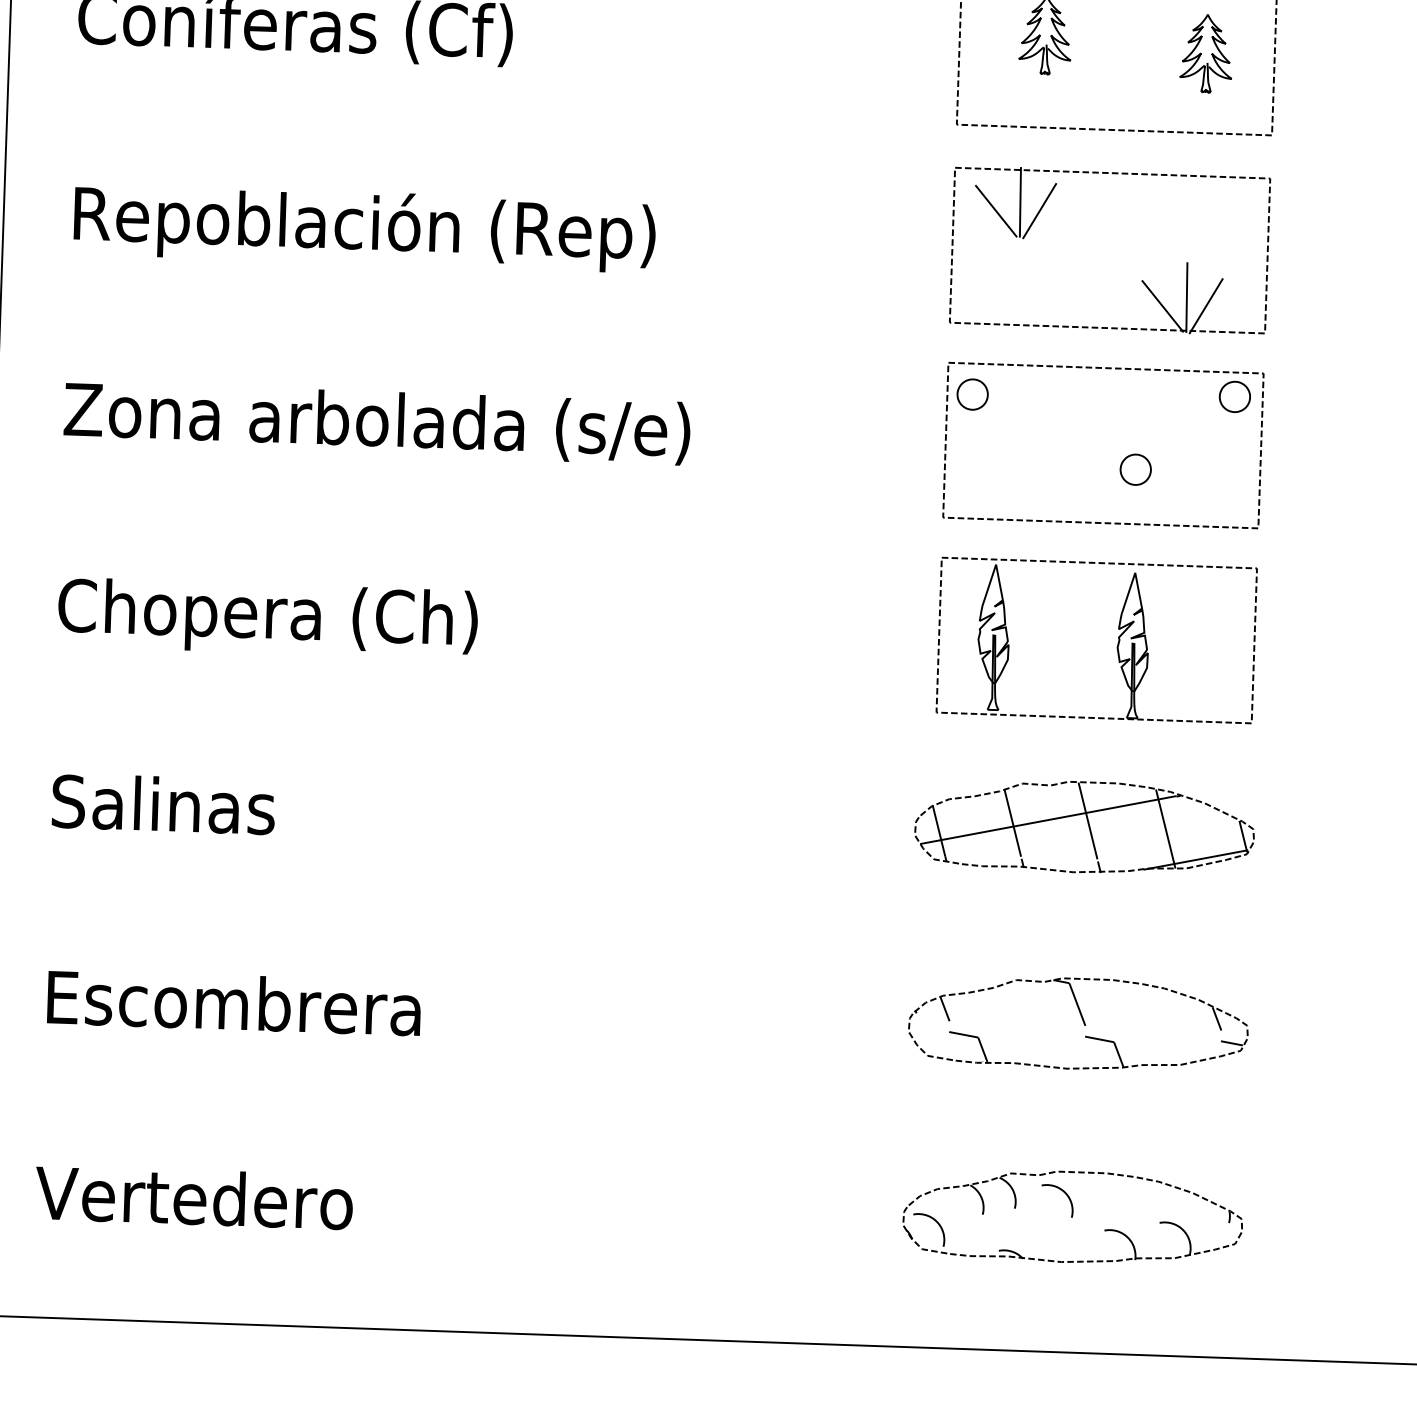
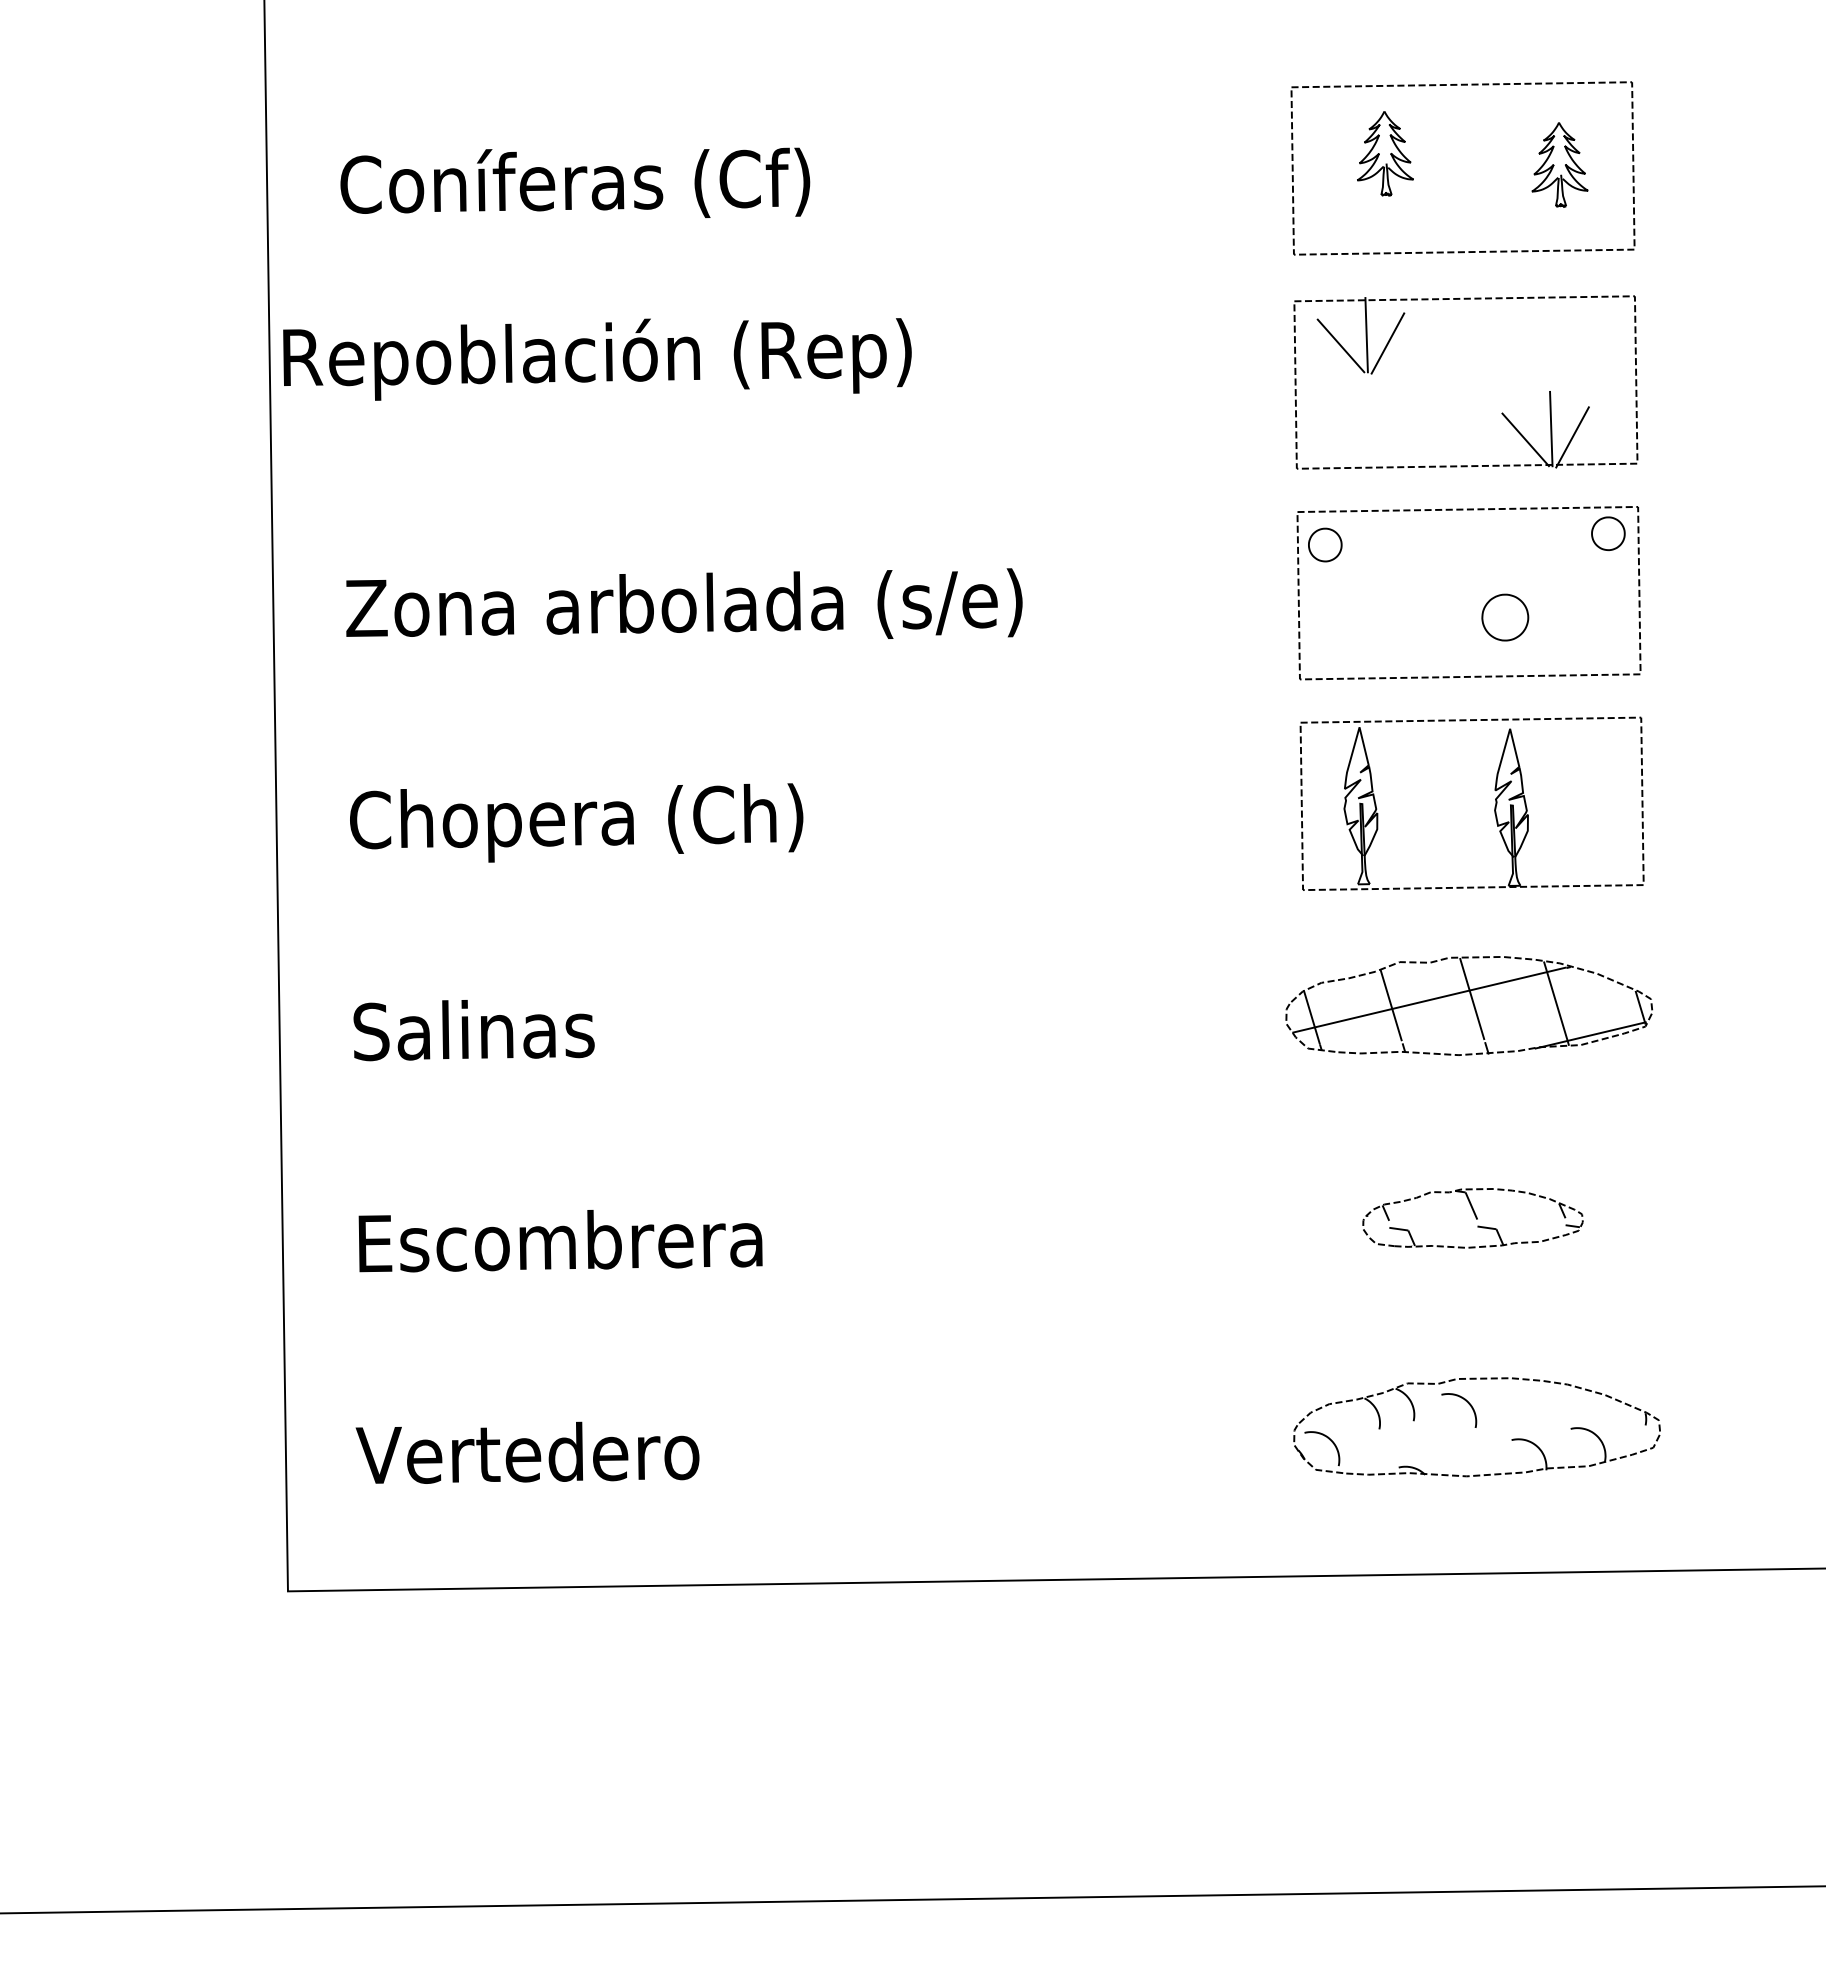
text: (364, 229) -> (597, 359), moved
part: (1135, 469) -> (1504, 617), size x1.4
part: (1078, 1023) -> (1472, 1218), size x0.6

